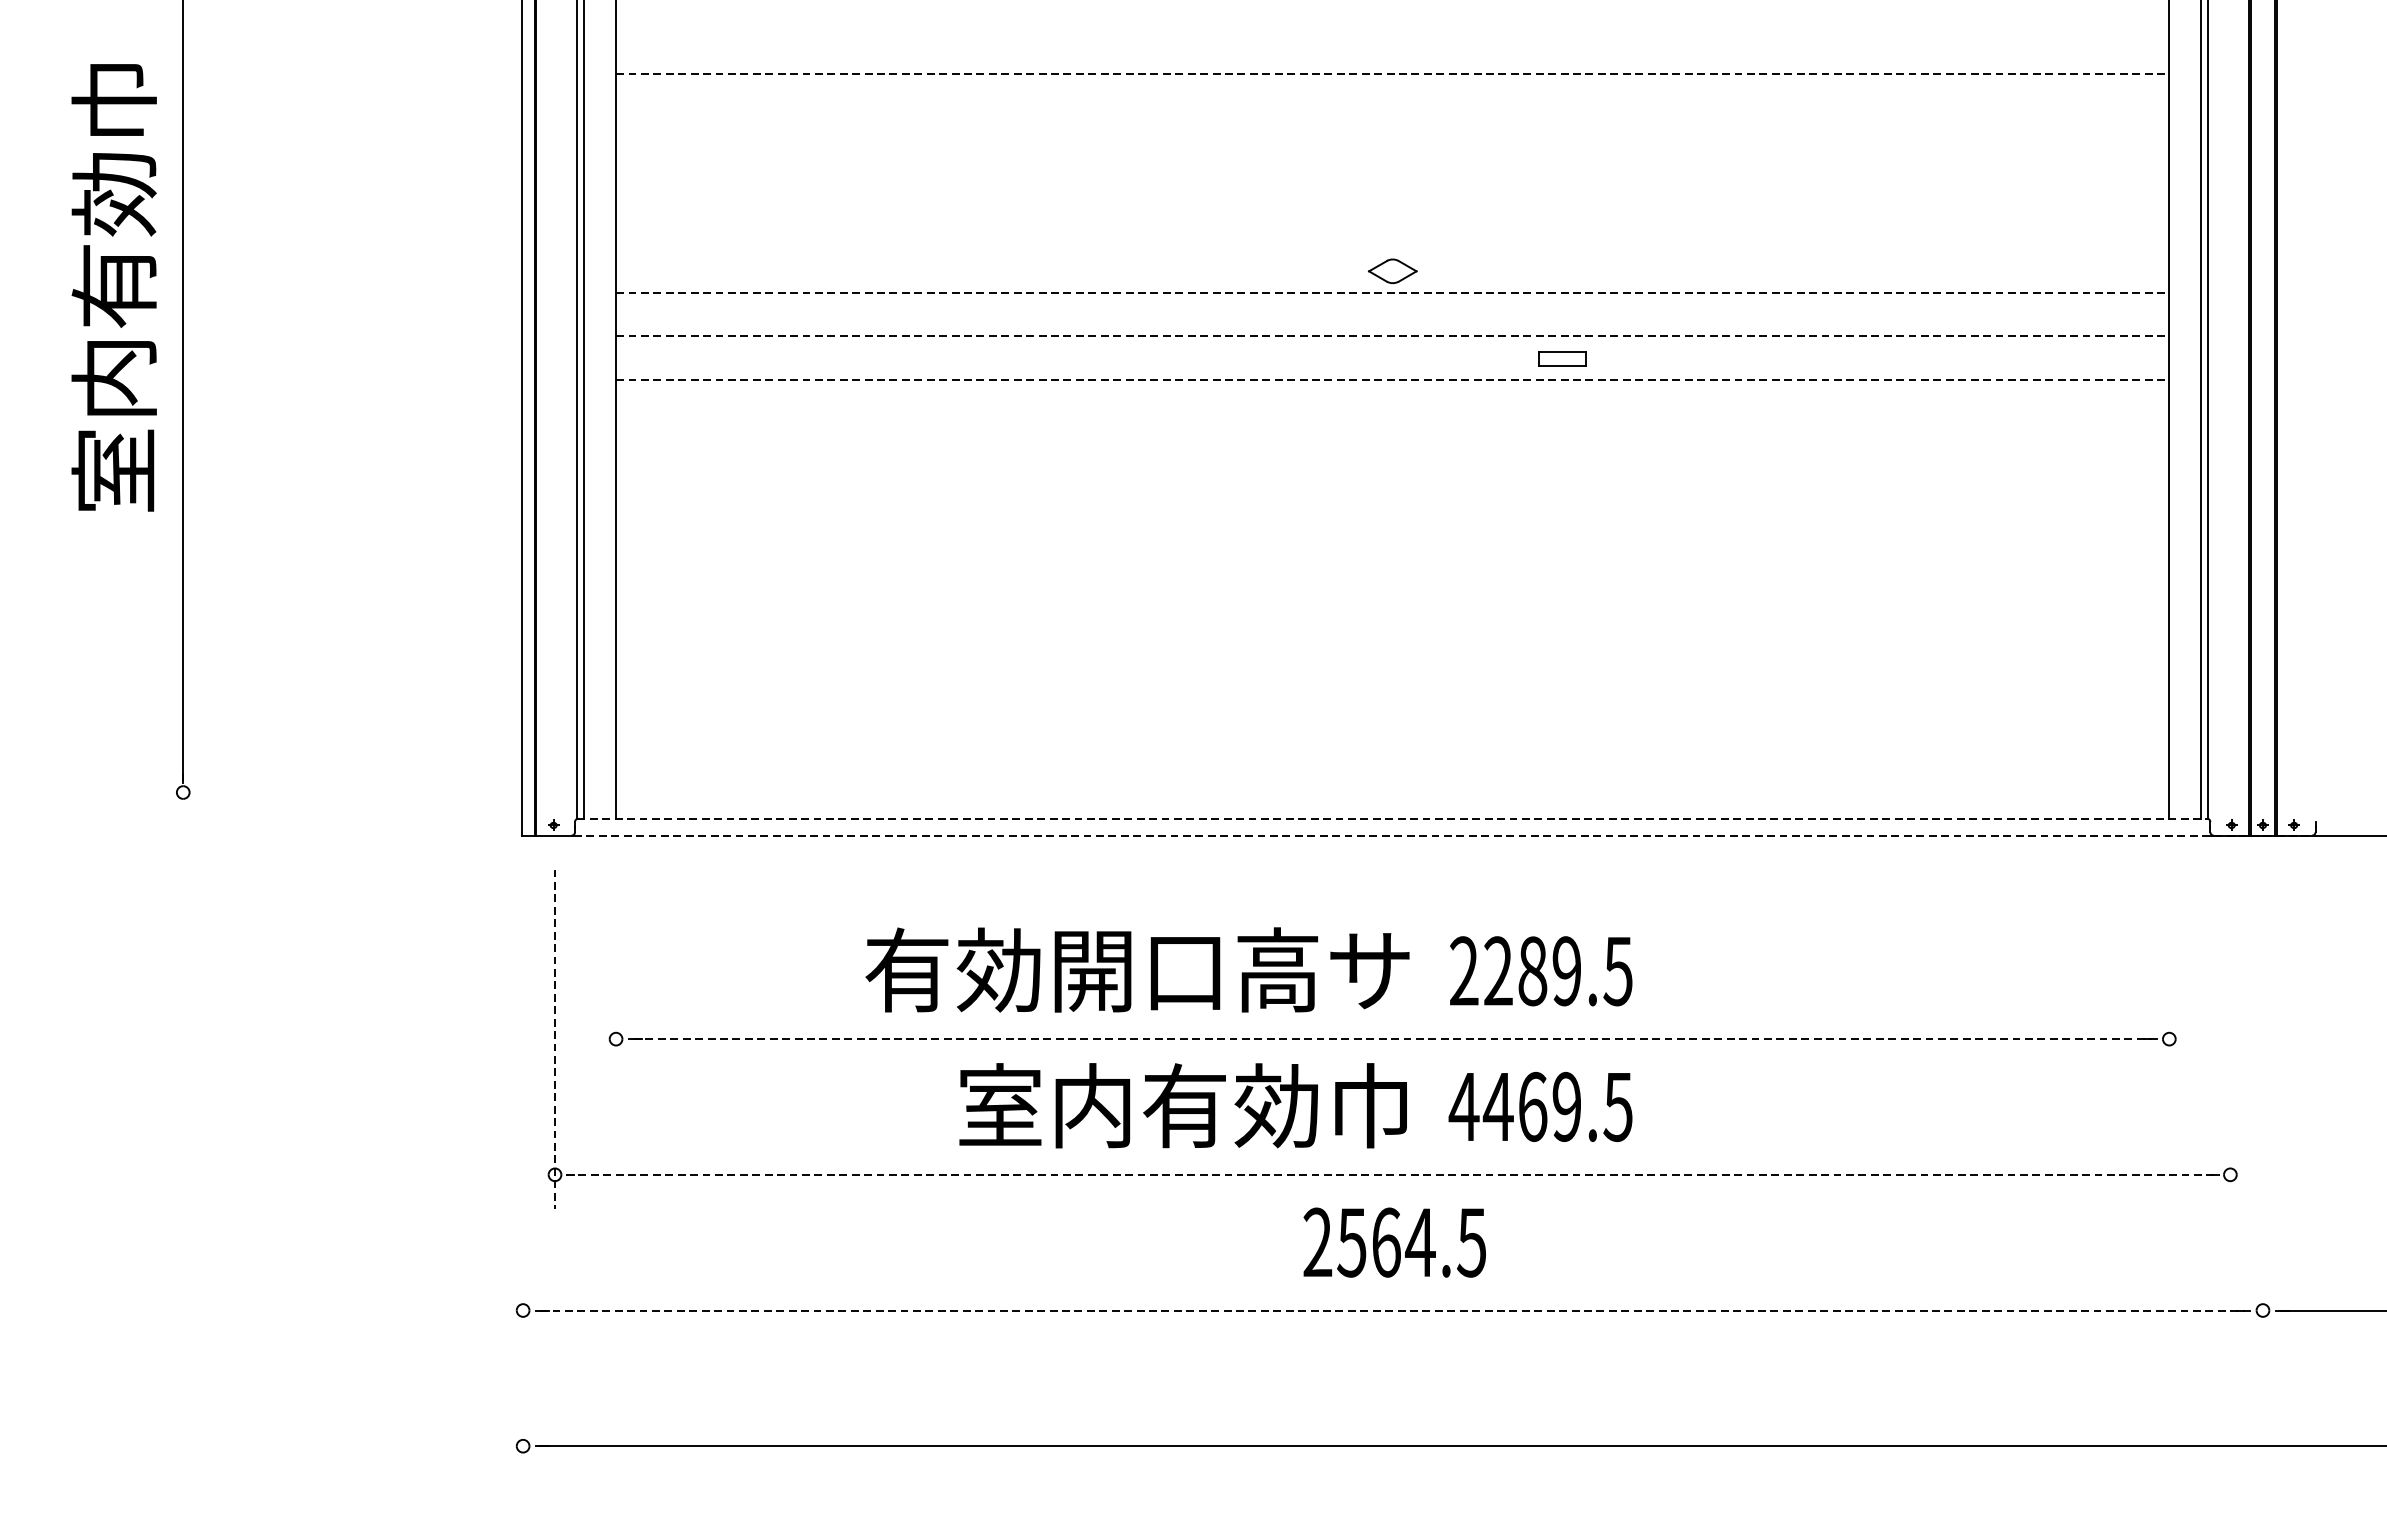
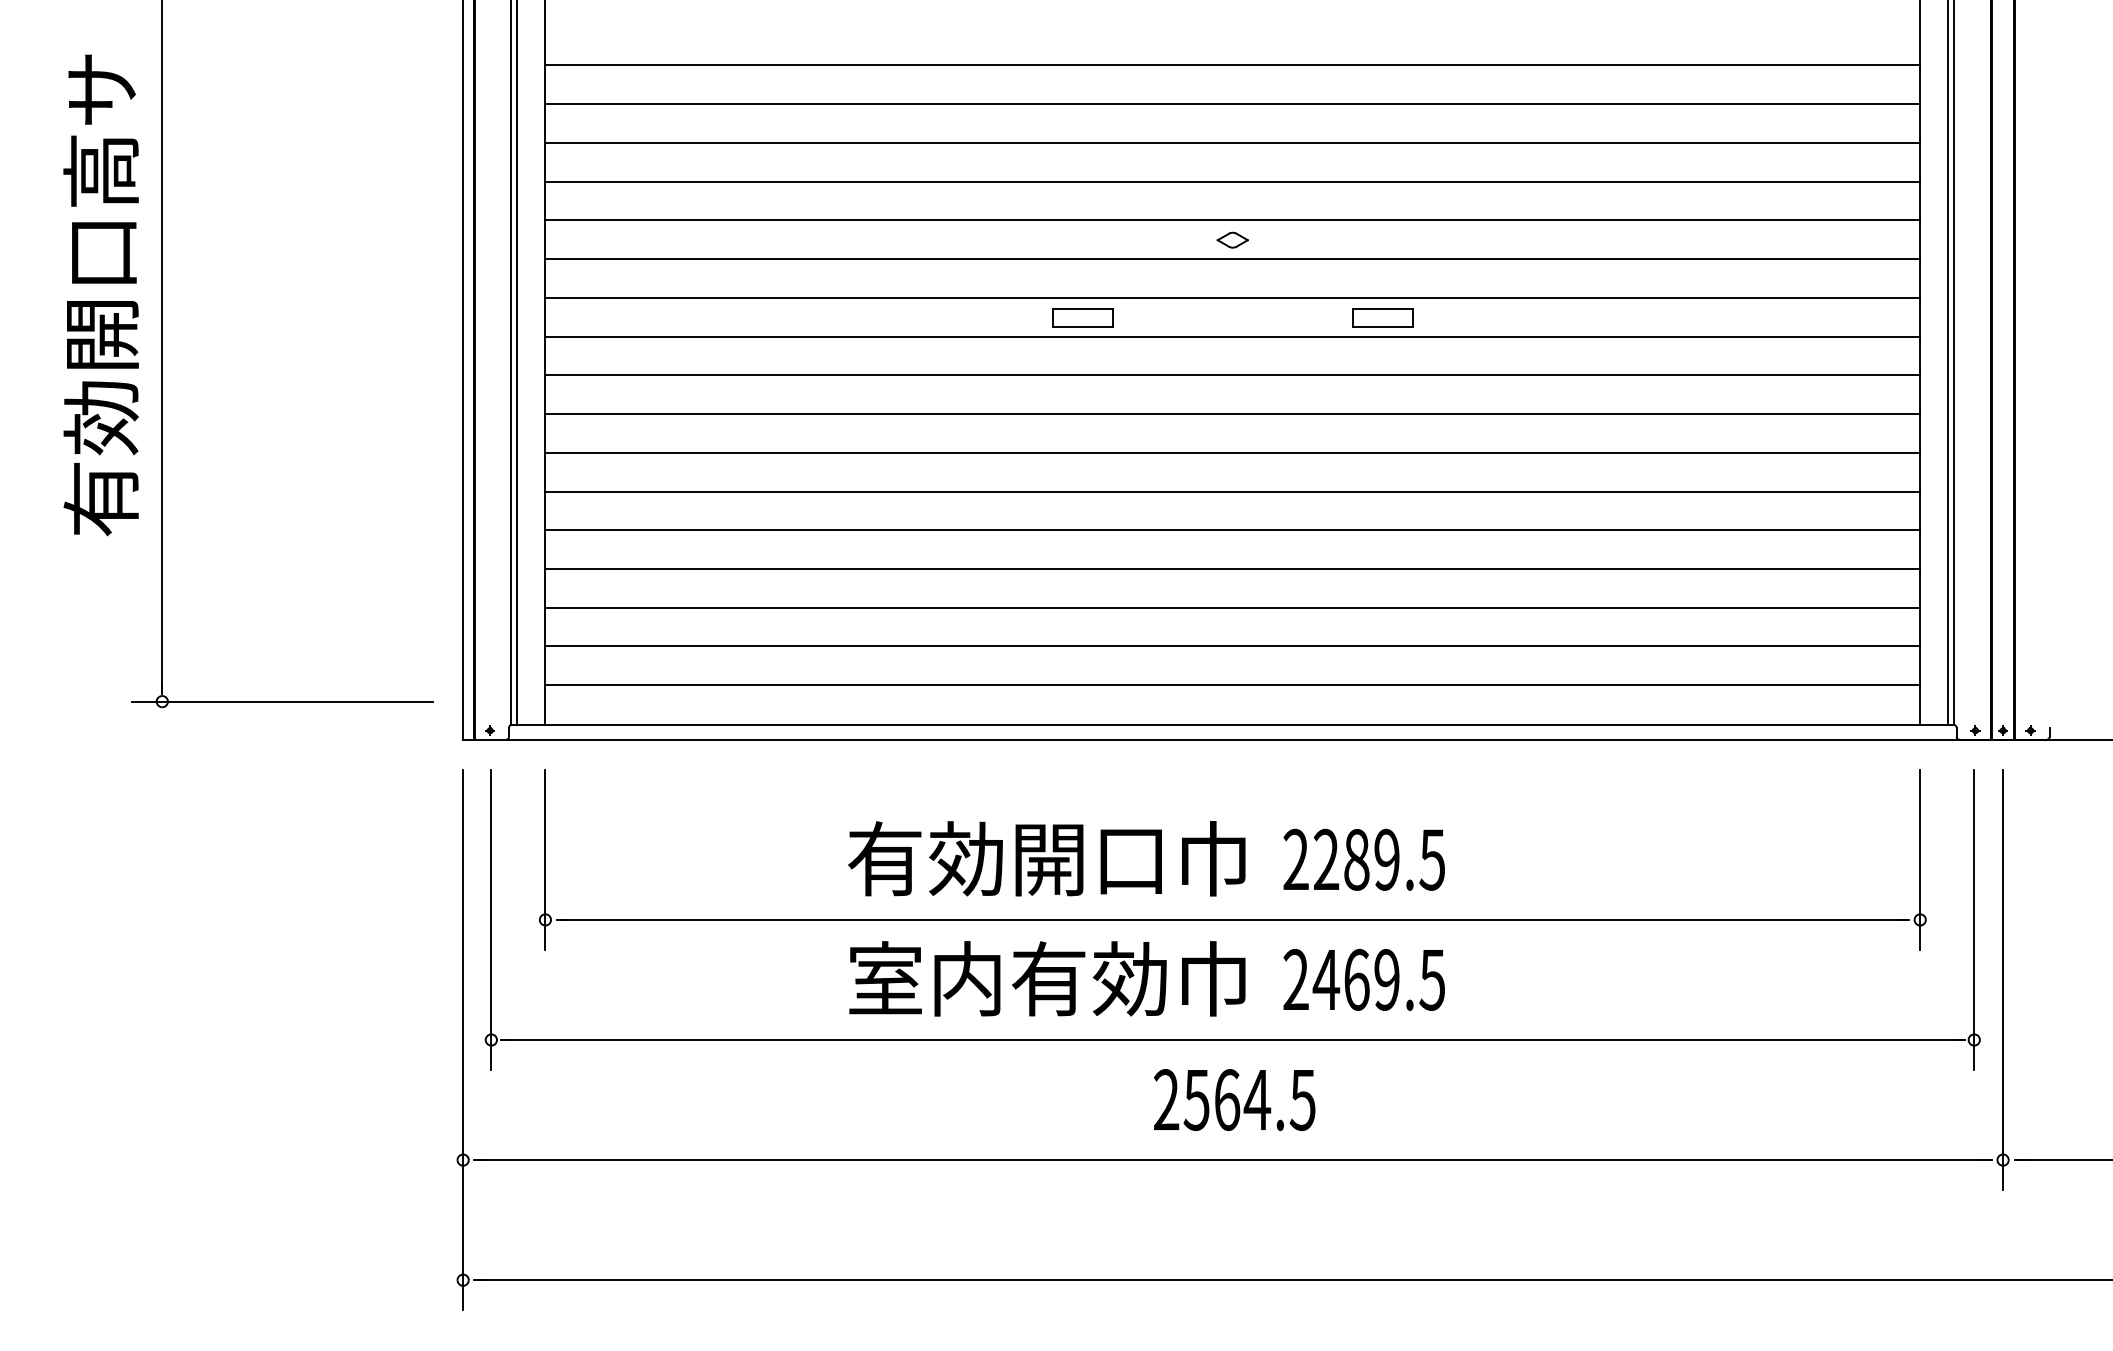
line: (1393, 73) -> (1233, 65), dashed -> solid
line: (1392, 117) -> (1232, 104), added
line: (1392, 160) -> (1232, 142), added
line: (1392, 204) -> (1232, 181), added
line: (1392, 248) -> (1232, 220), added
part: (1392, 270) -> (1232, 239), size x0.71
line: (1393, 293) -> (1233, 259), dashed -> solid
text: (113, 333) -> (100, 295), 室内有効巾 -> 有効開口高サ
line: (1393, 335) -> (1233, 297), dashed -> solid
part: (1222, 358) -> (1082, 317), added
part: (1561, 358) -> (1382, 317), size x1.43
line: (1393, 379) -> (1233, 336), dashed -> solid
line: (1392, 424) -> (1232, 375), added
line: (1392, 468) -> (1232, 414), added
line: (1392, 511) -> (1232, 452), added
line: (1392, 555) -> (1232, 491), added
line: (1392, 599) -> (1232, 530), added
line: (1392, 642) -> (1232, 568), added
line: (1392, 686) -> (1232, 607), added
line: (1392, 730) -> (1232, 646), added
line: (1392, 774) -> (1232, 685), added
line: (319, 792) -> (282, 701), added
line: (1392, 818) -> (1232, 724), dashed -> solid
line: (1443, 835) -> (1277, 739), dashed -> solid
text: (1137, 969) -> (1006, 858), 有効開口高サ -> 有効開口巾
line: (616, 970) -> (545, 859), added
line: (2169, 970) -> (1920, 859), added
line: (1393, 1038) -> (1233, 919), dashed -> solid
line: (2230, 1038) -> (1974, 919), added
line: (555, 1039) -> (491, 920), dashed -> solid
text: (1463, 1105) -> (1295, 978), 4469.5 -> 2469.5
line: (2263, 1106) -> (2003, 979), added
line: (523, 1174) -> (463, 1039), added
line: (1392, 1175) -> (1232, 1040), dashed -> solid
line: (1392, 1310) -> (1232, 1160), dashed -> solid

